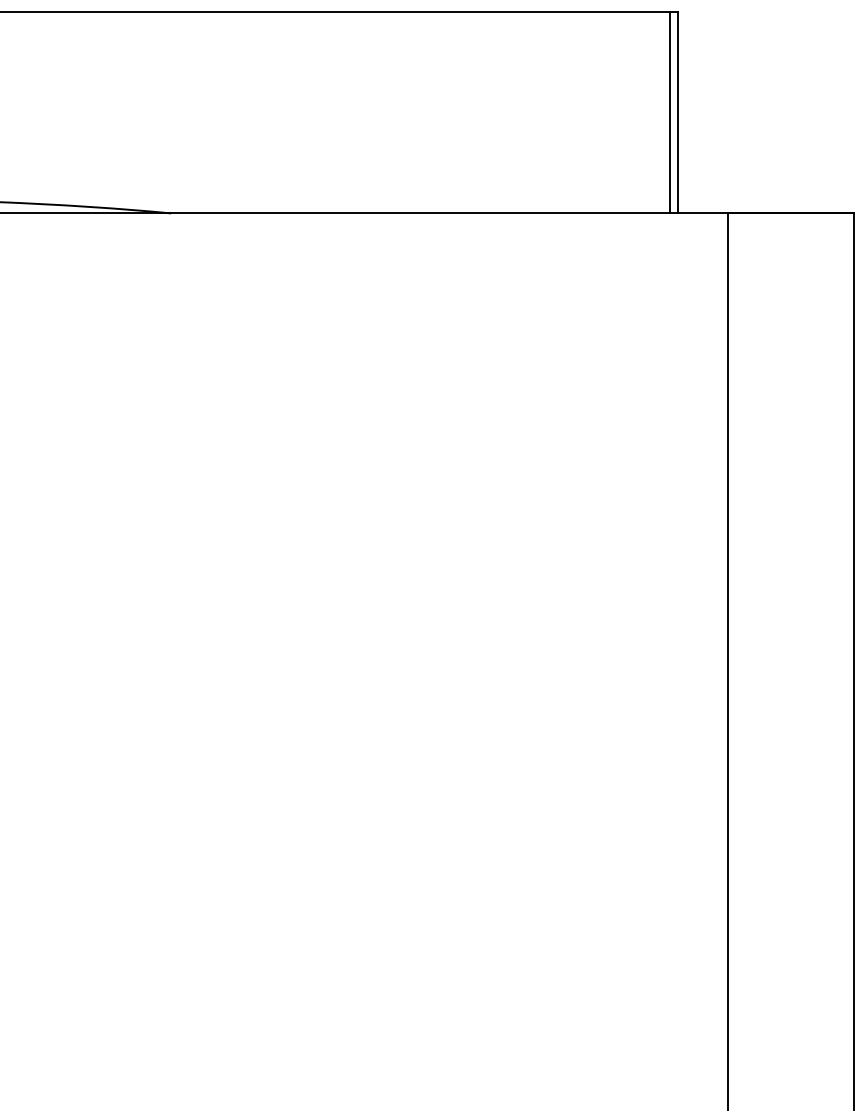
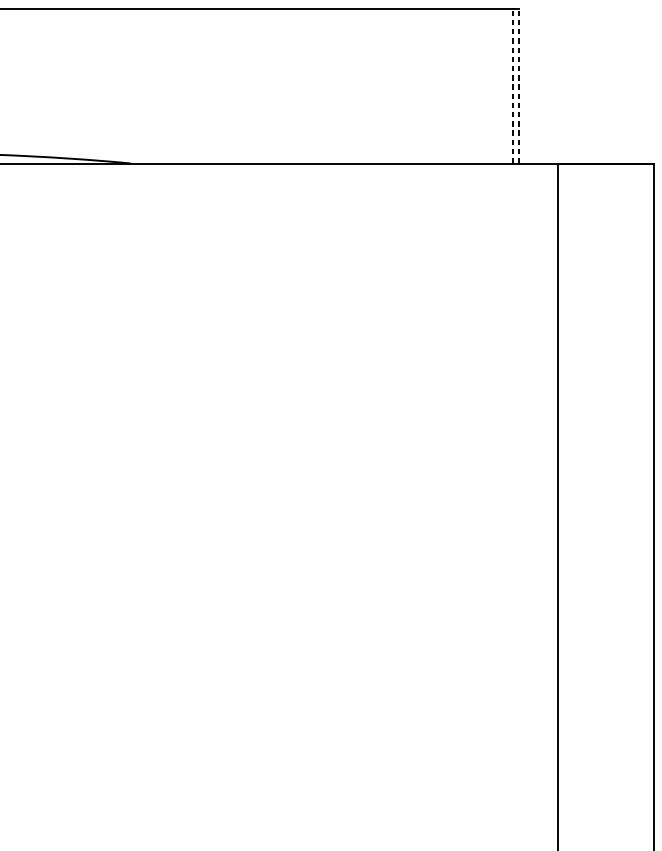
line: (669, 112) -> (512, 86), solid -> dashed
line: (677, 112) -> (518, 86), solid -> dashed

